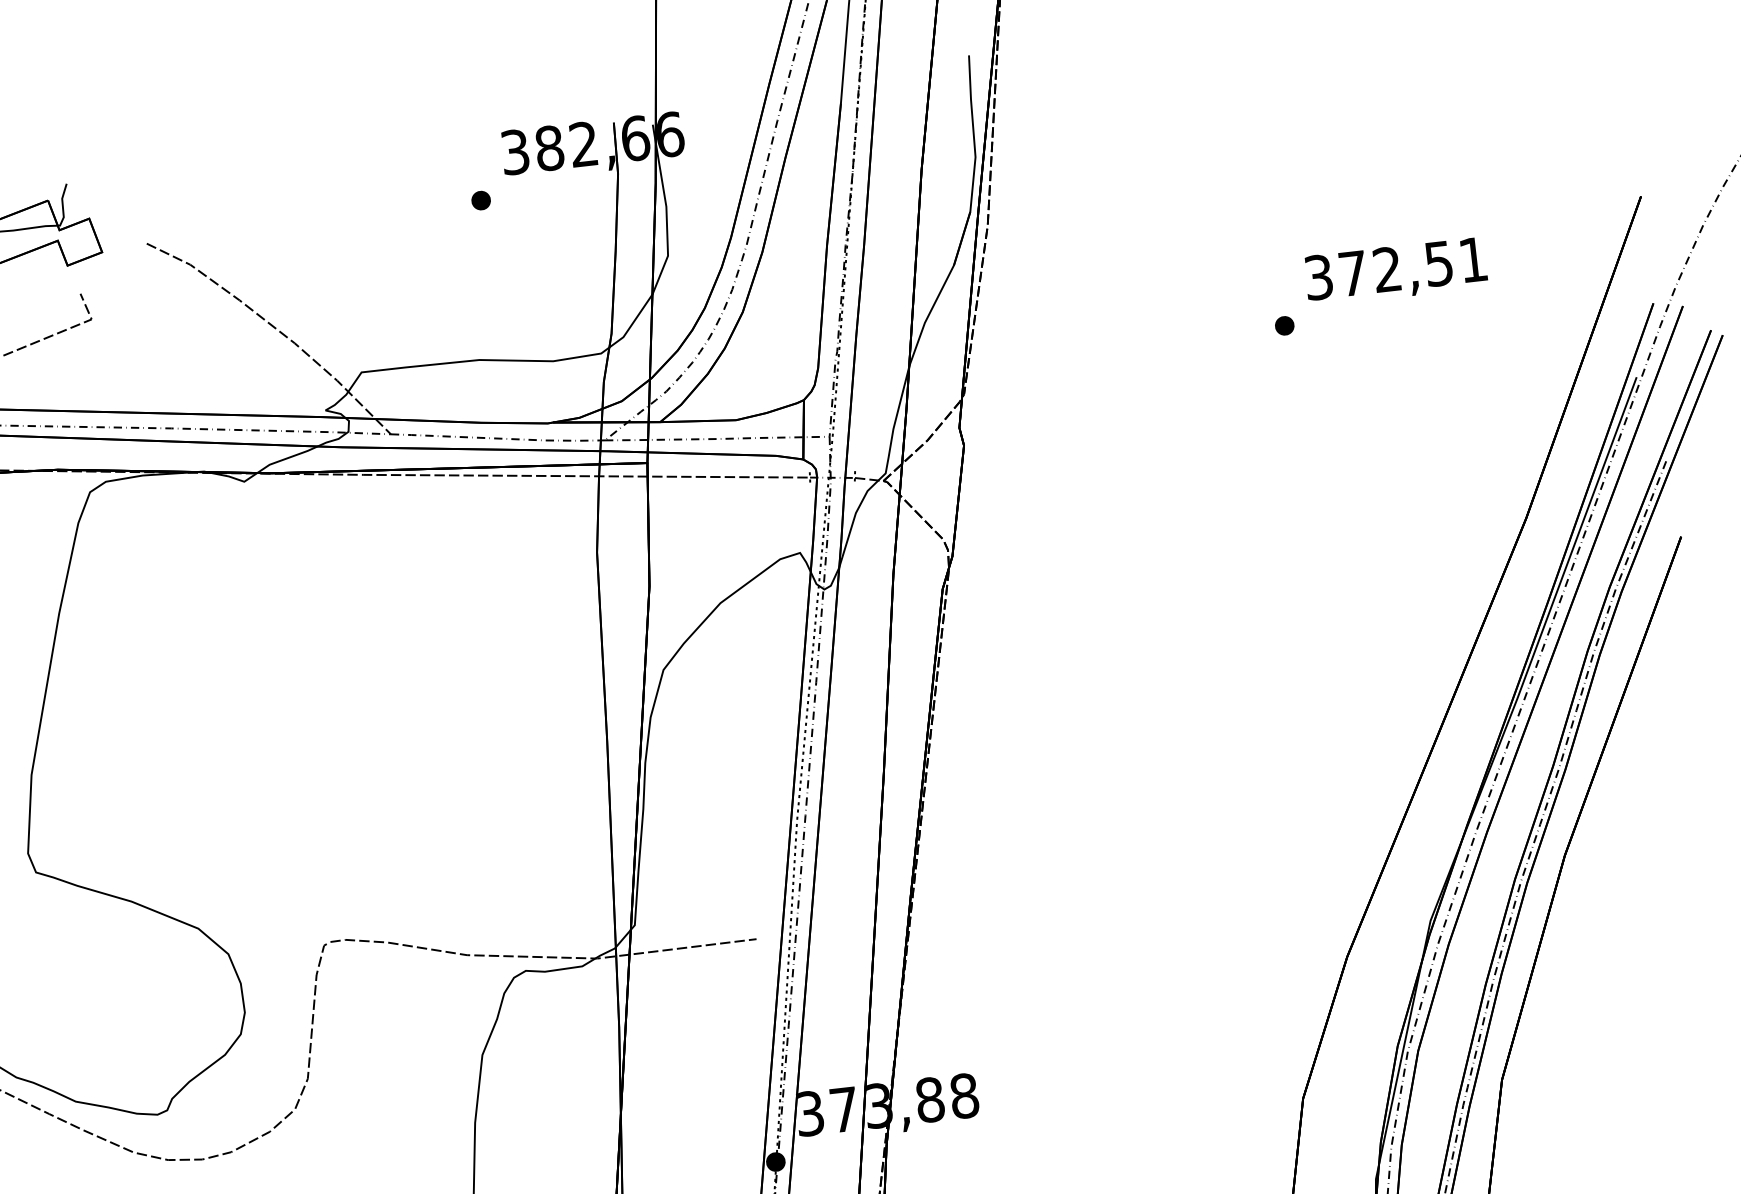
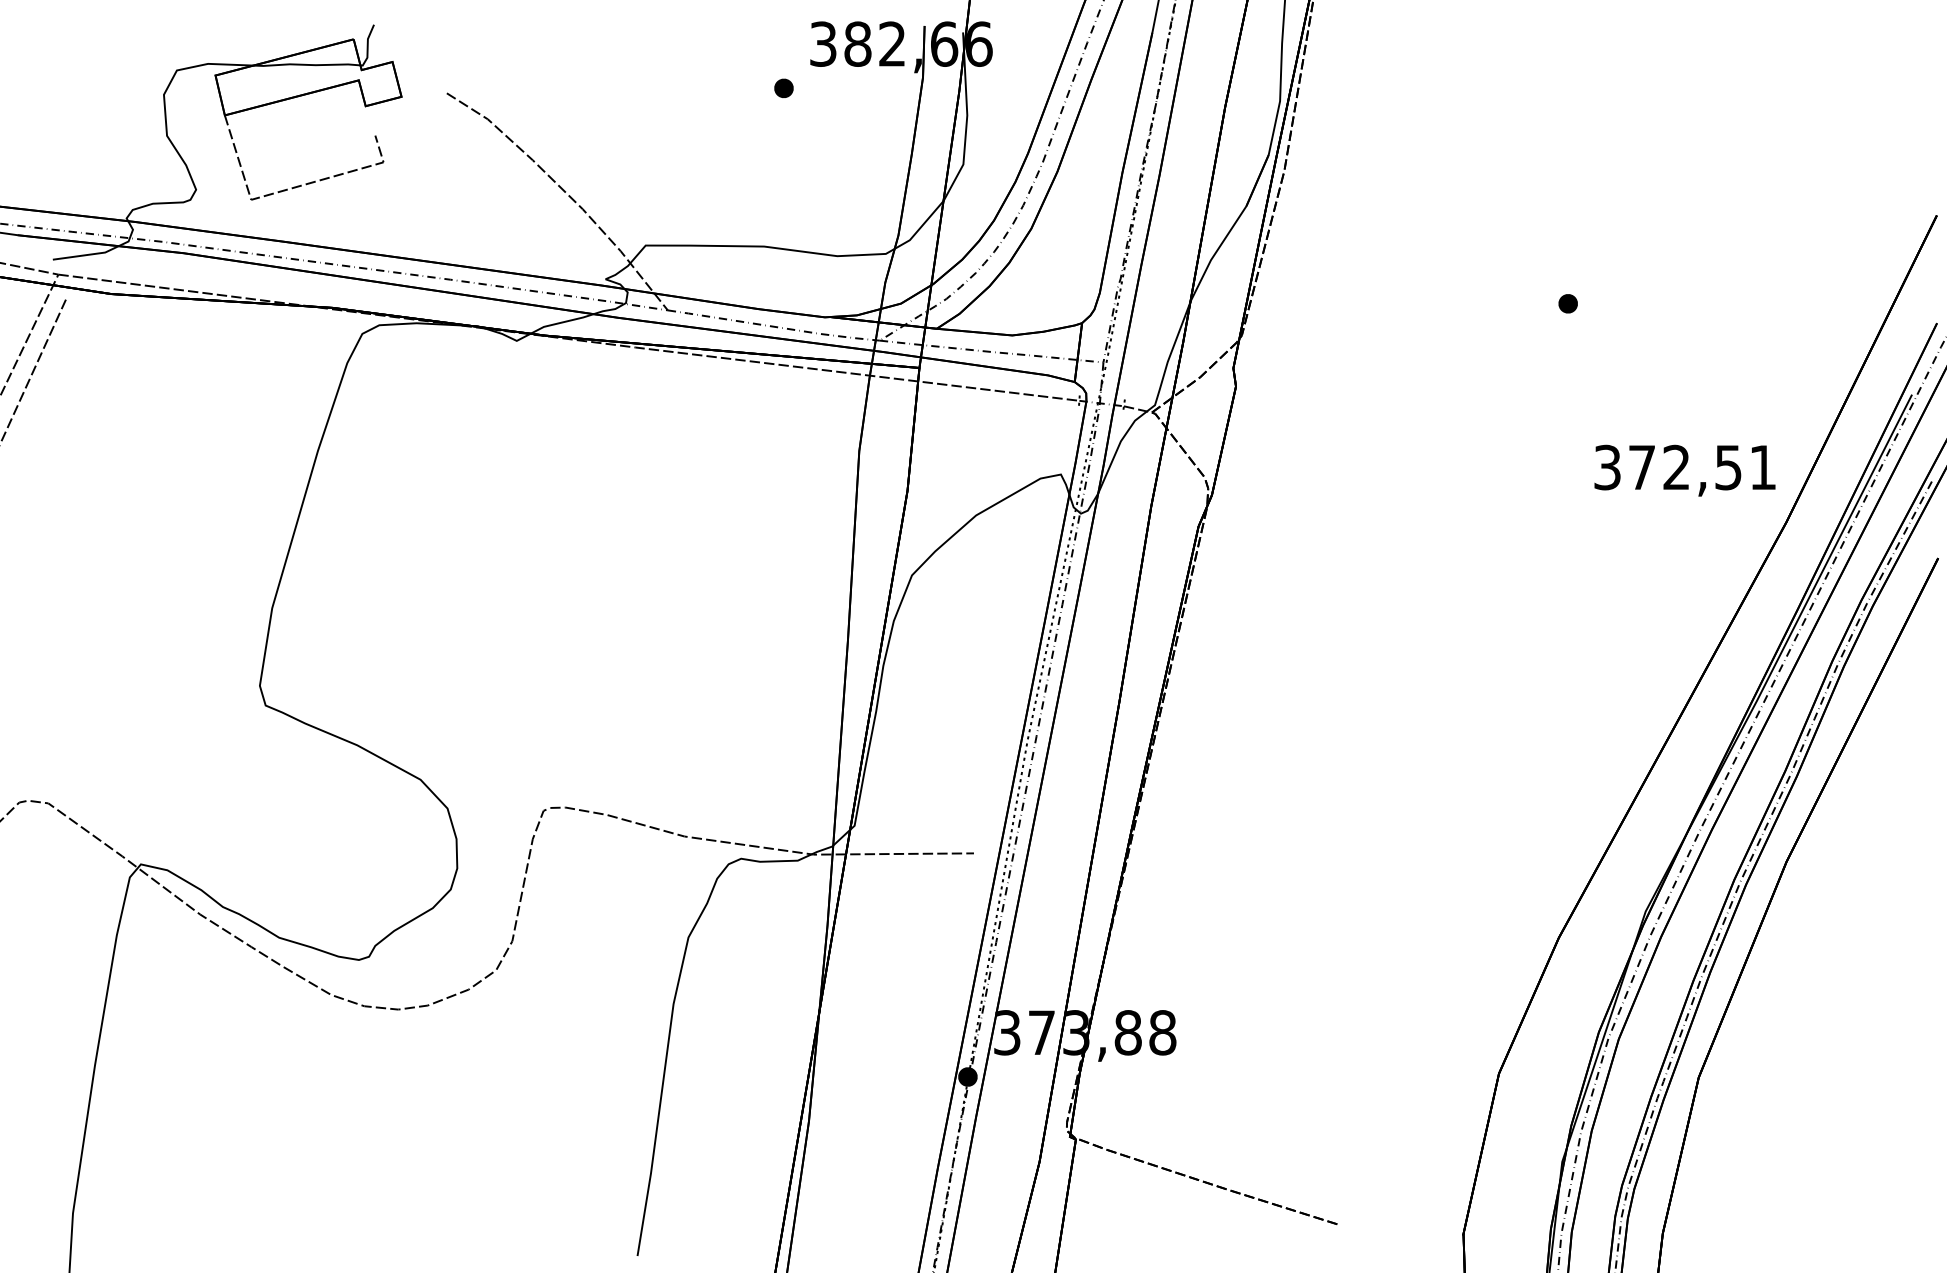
text: (1395, 271) -> (1684, 470), moved

